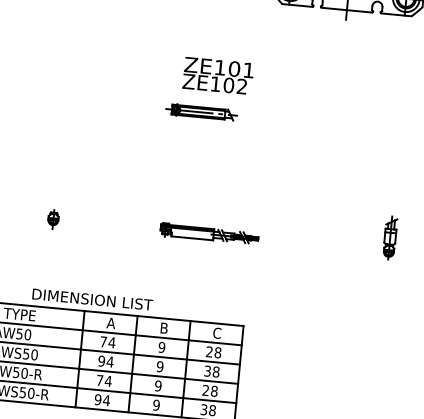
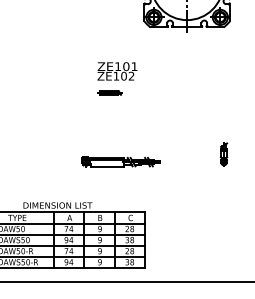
part: (200, 111) -> (109, 92), size x0.6
part: (53, 218) -> (31, 161), removed
part: (208, 233) -> (120, 161), size x1.4

